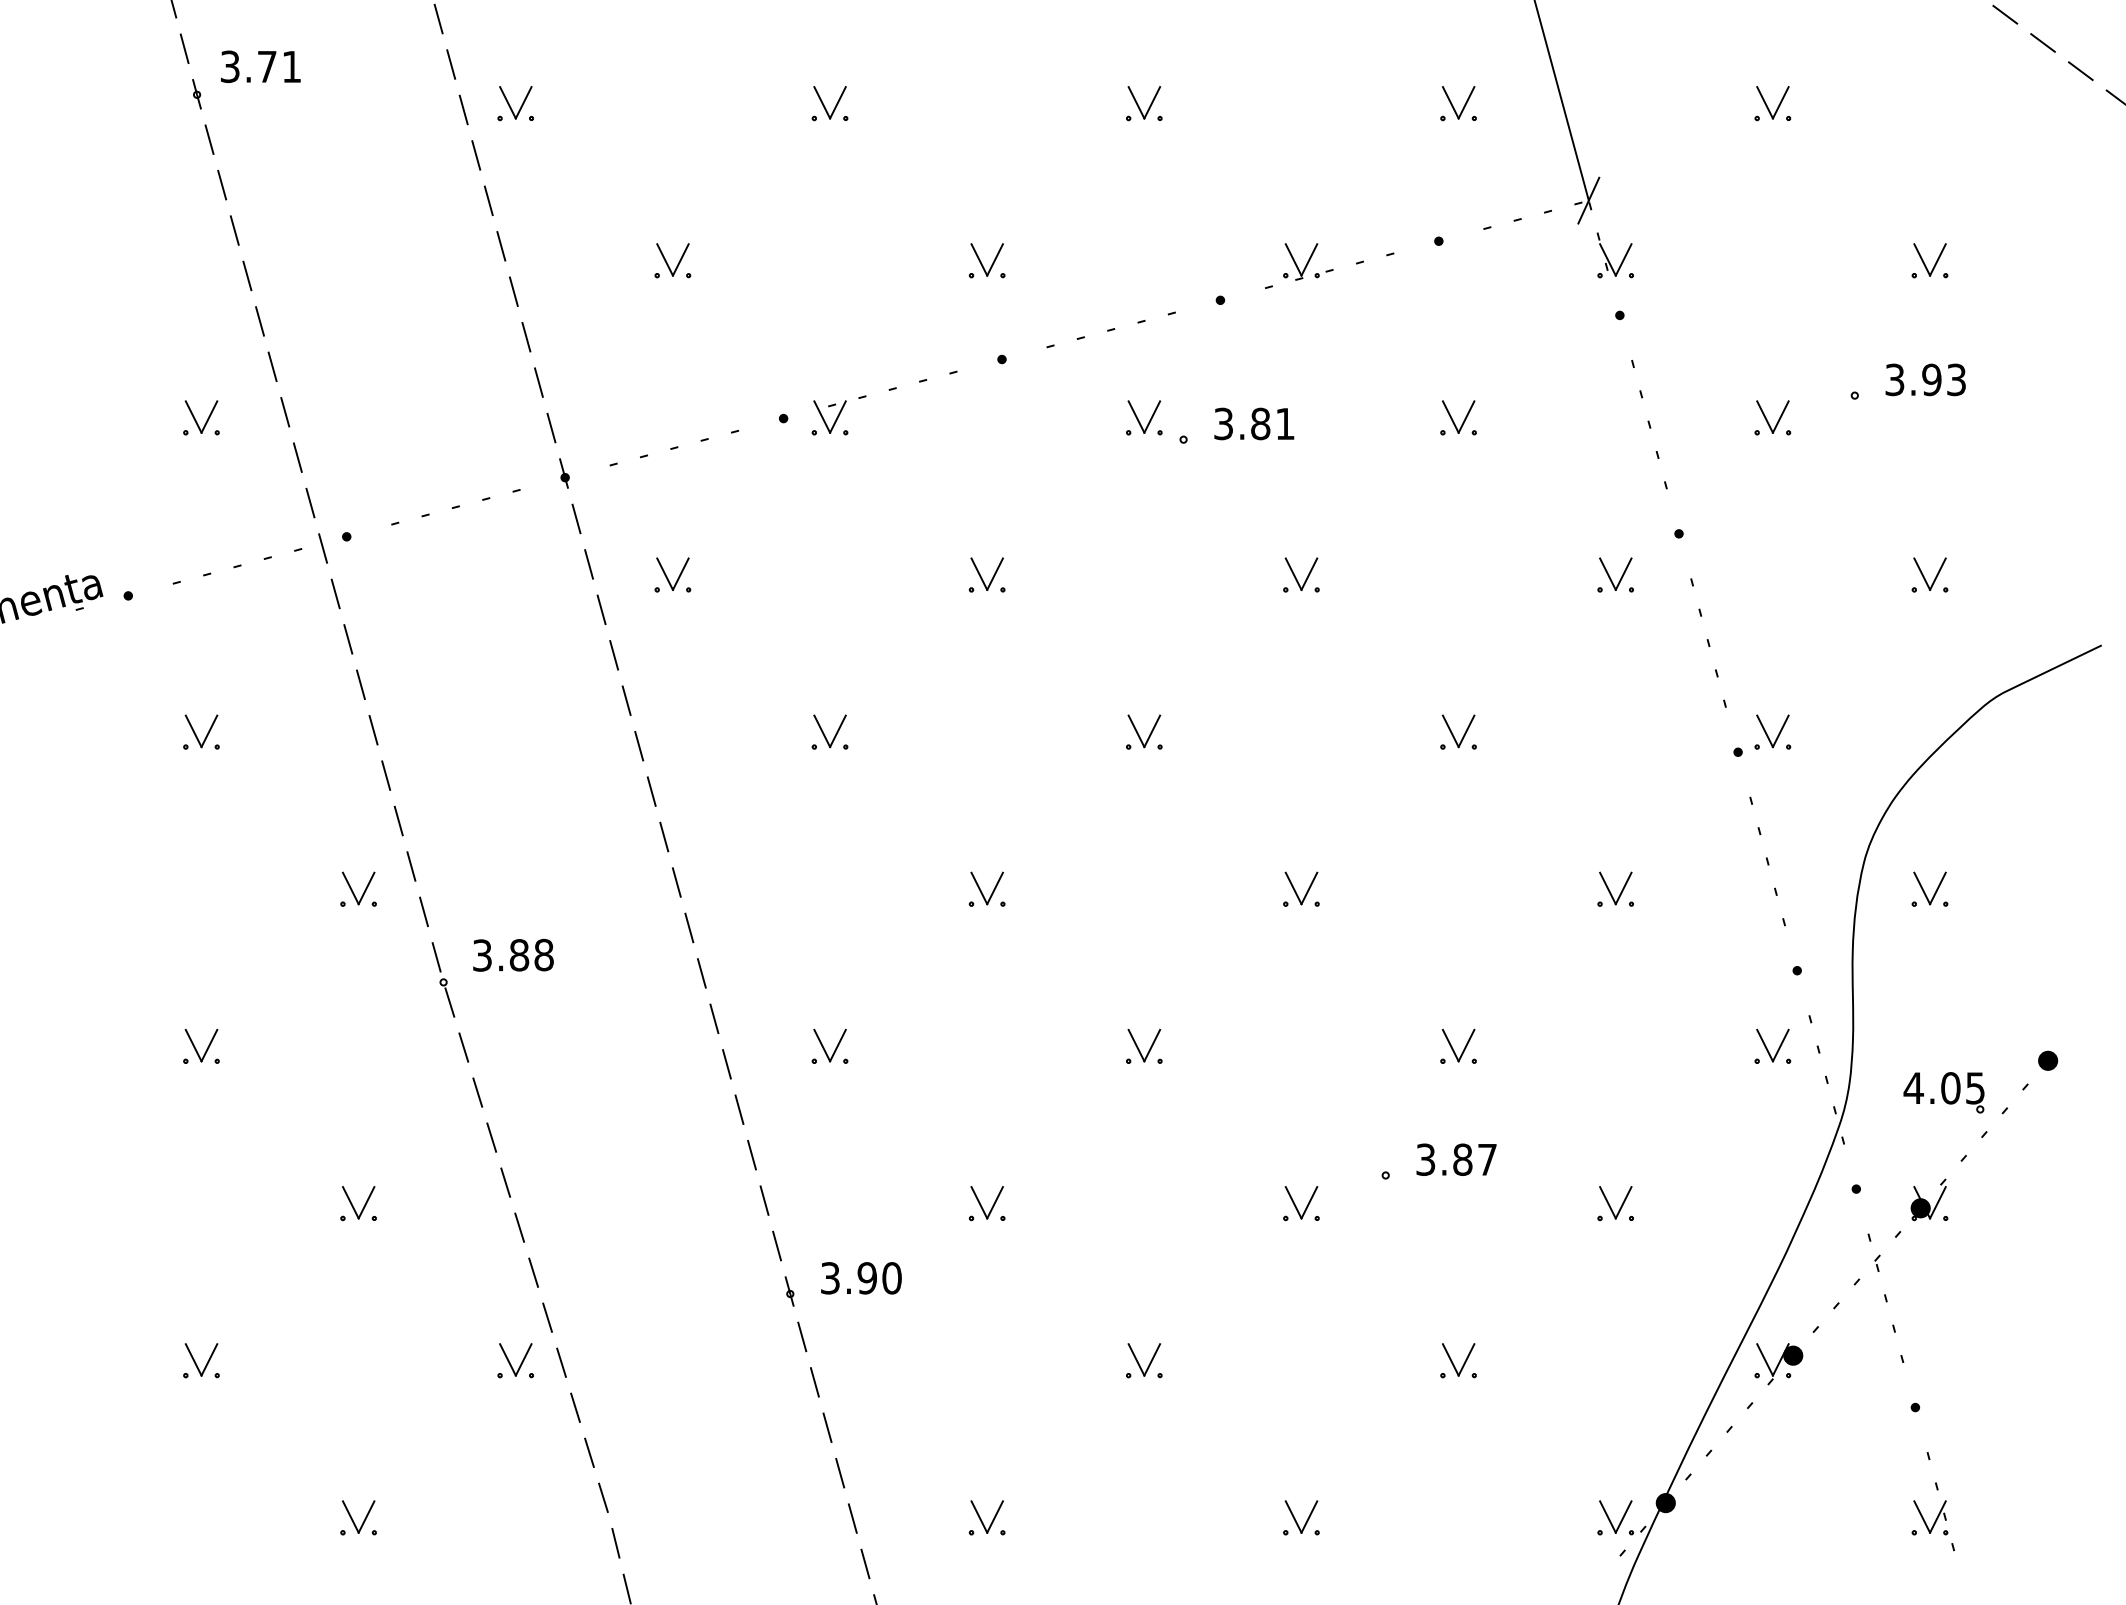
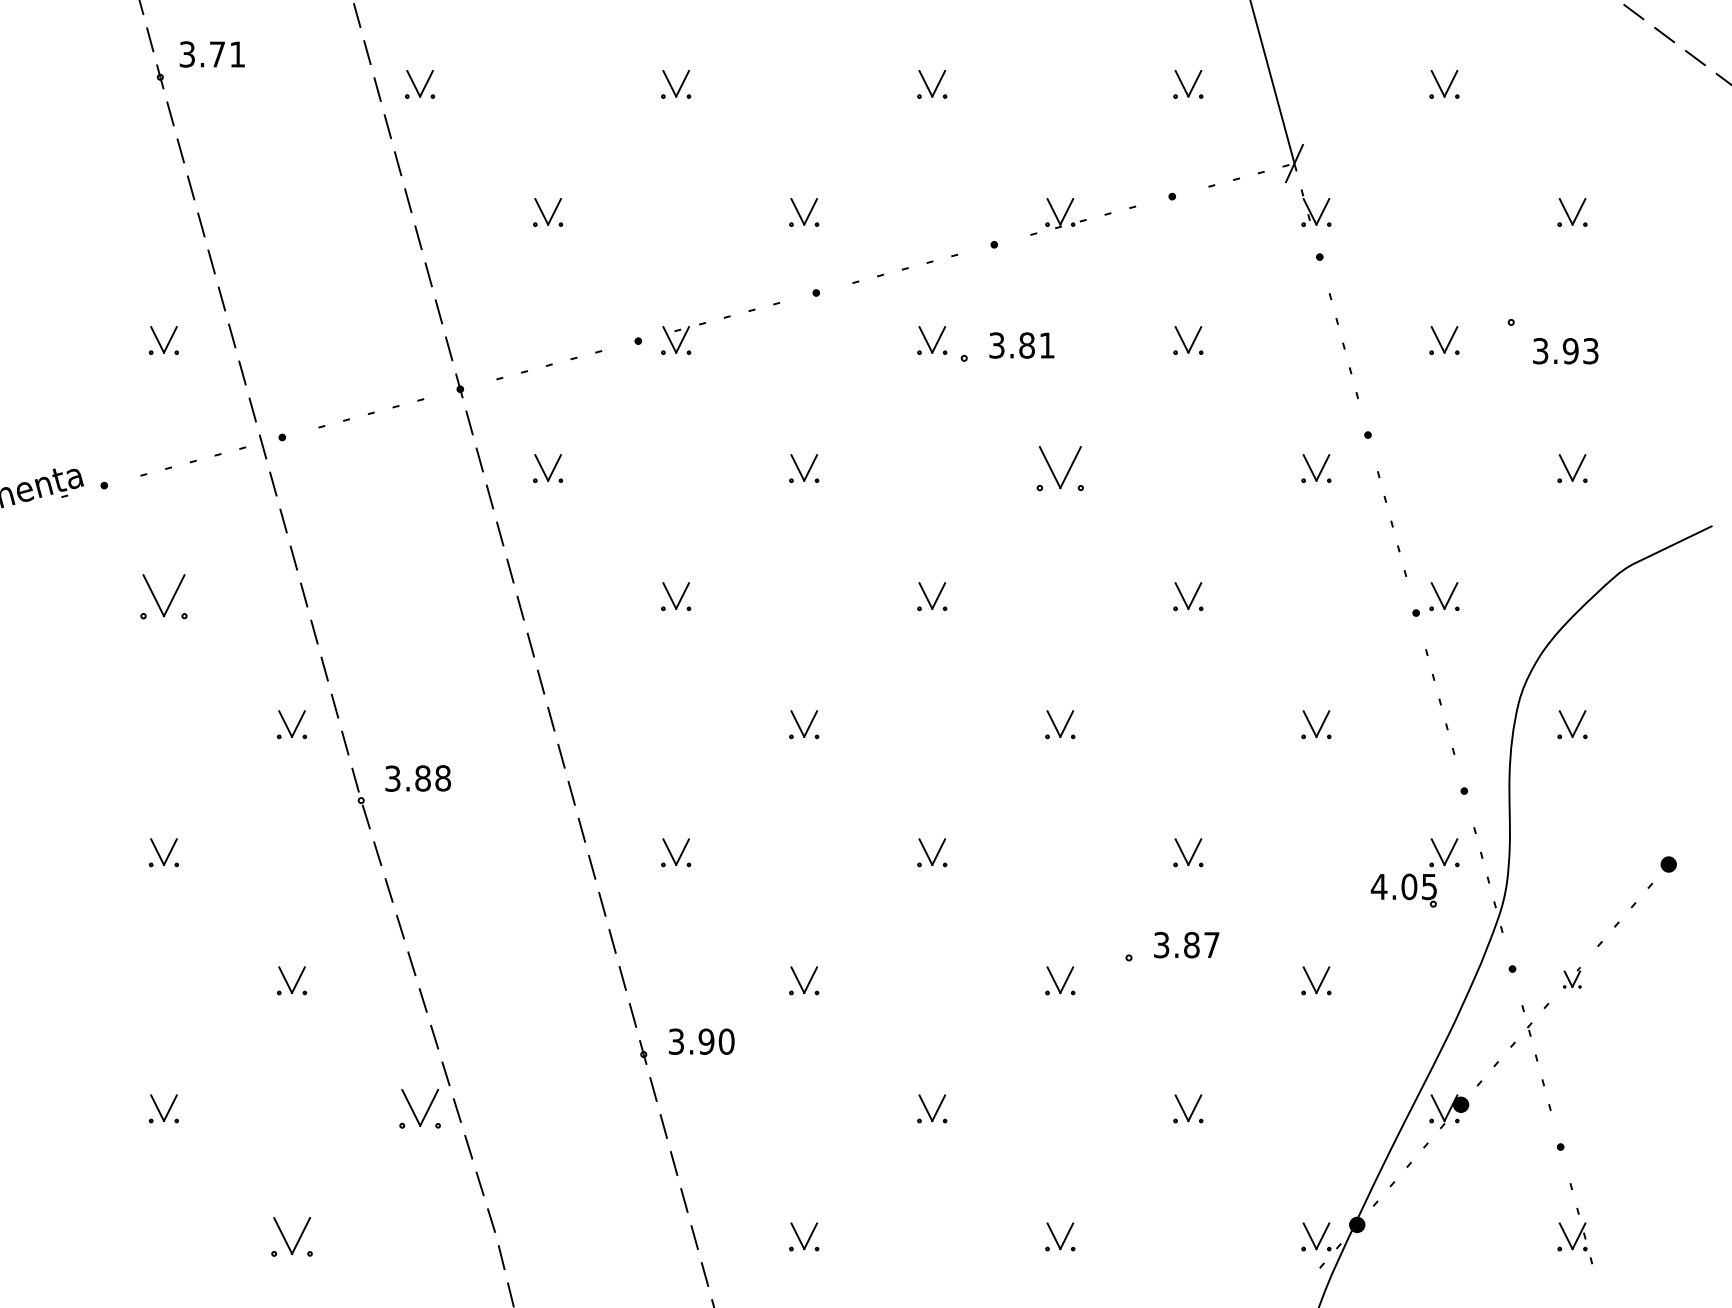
text: (1925, 379) -> (1565, 350), moved
part: (1301, 574) -> (1060, 468), size x1.6
part: (201, 731) -> (163, 596), size x1.6
part: (1943, 1092) -> (1403, 890), moved
part: (1929, 1199) -> (1572, 977), size x0.6
part: (515, 1360) -> (419, 1108), size x1.4
part: (358, 1517) -> (291, 1236), size x1.4

